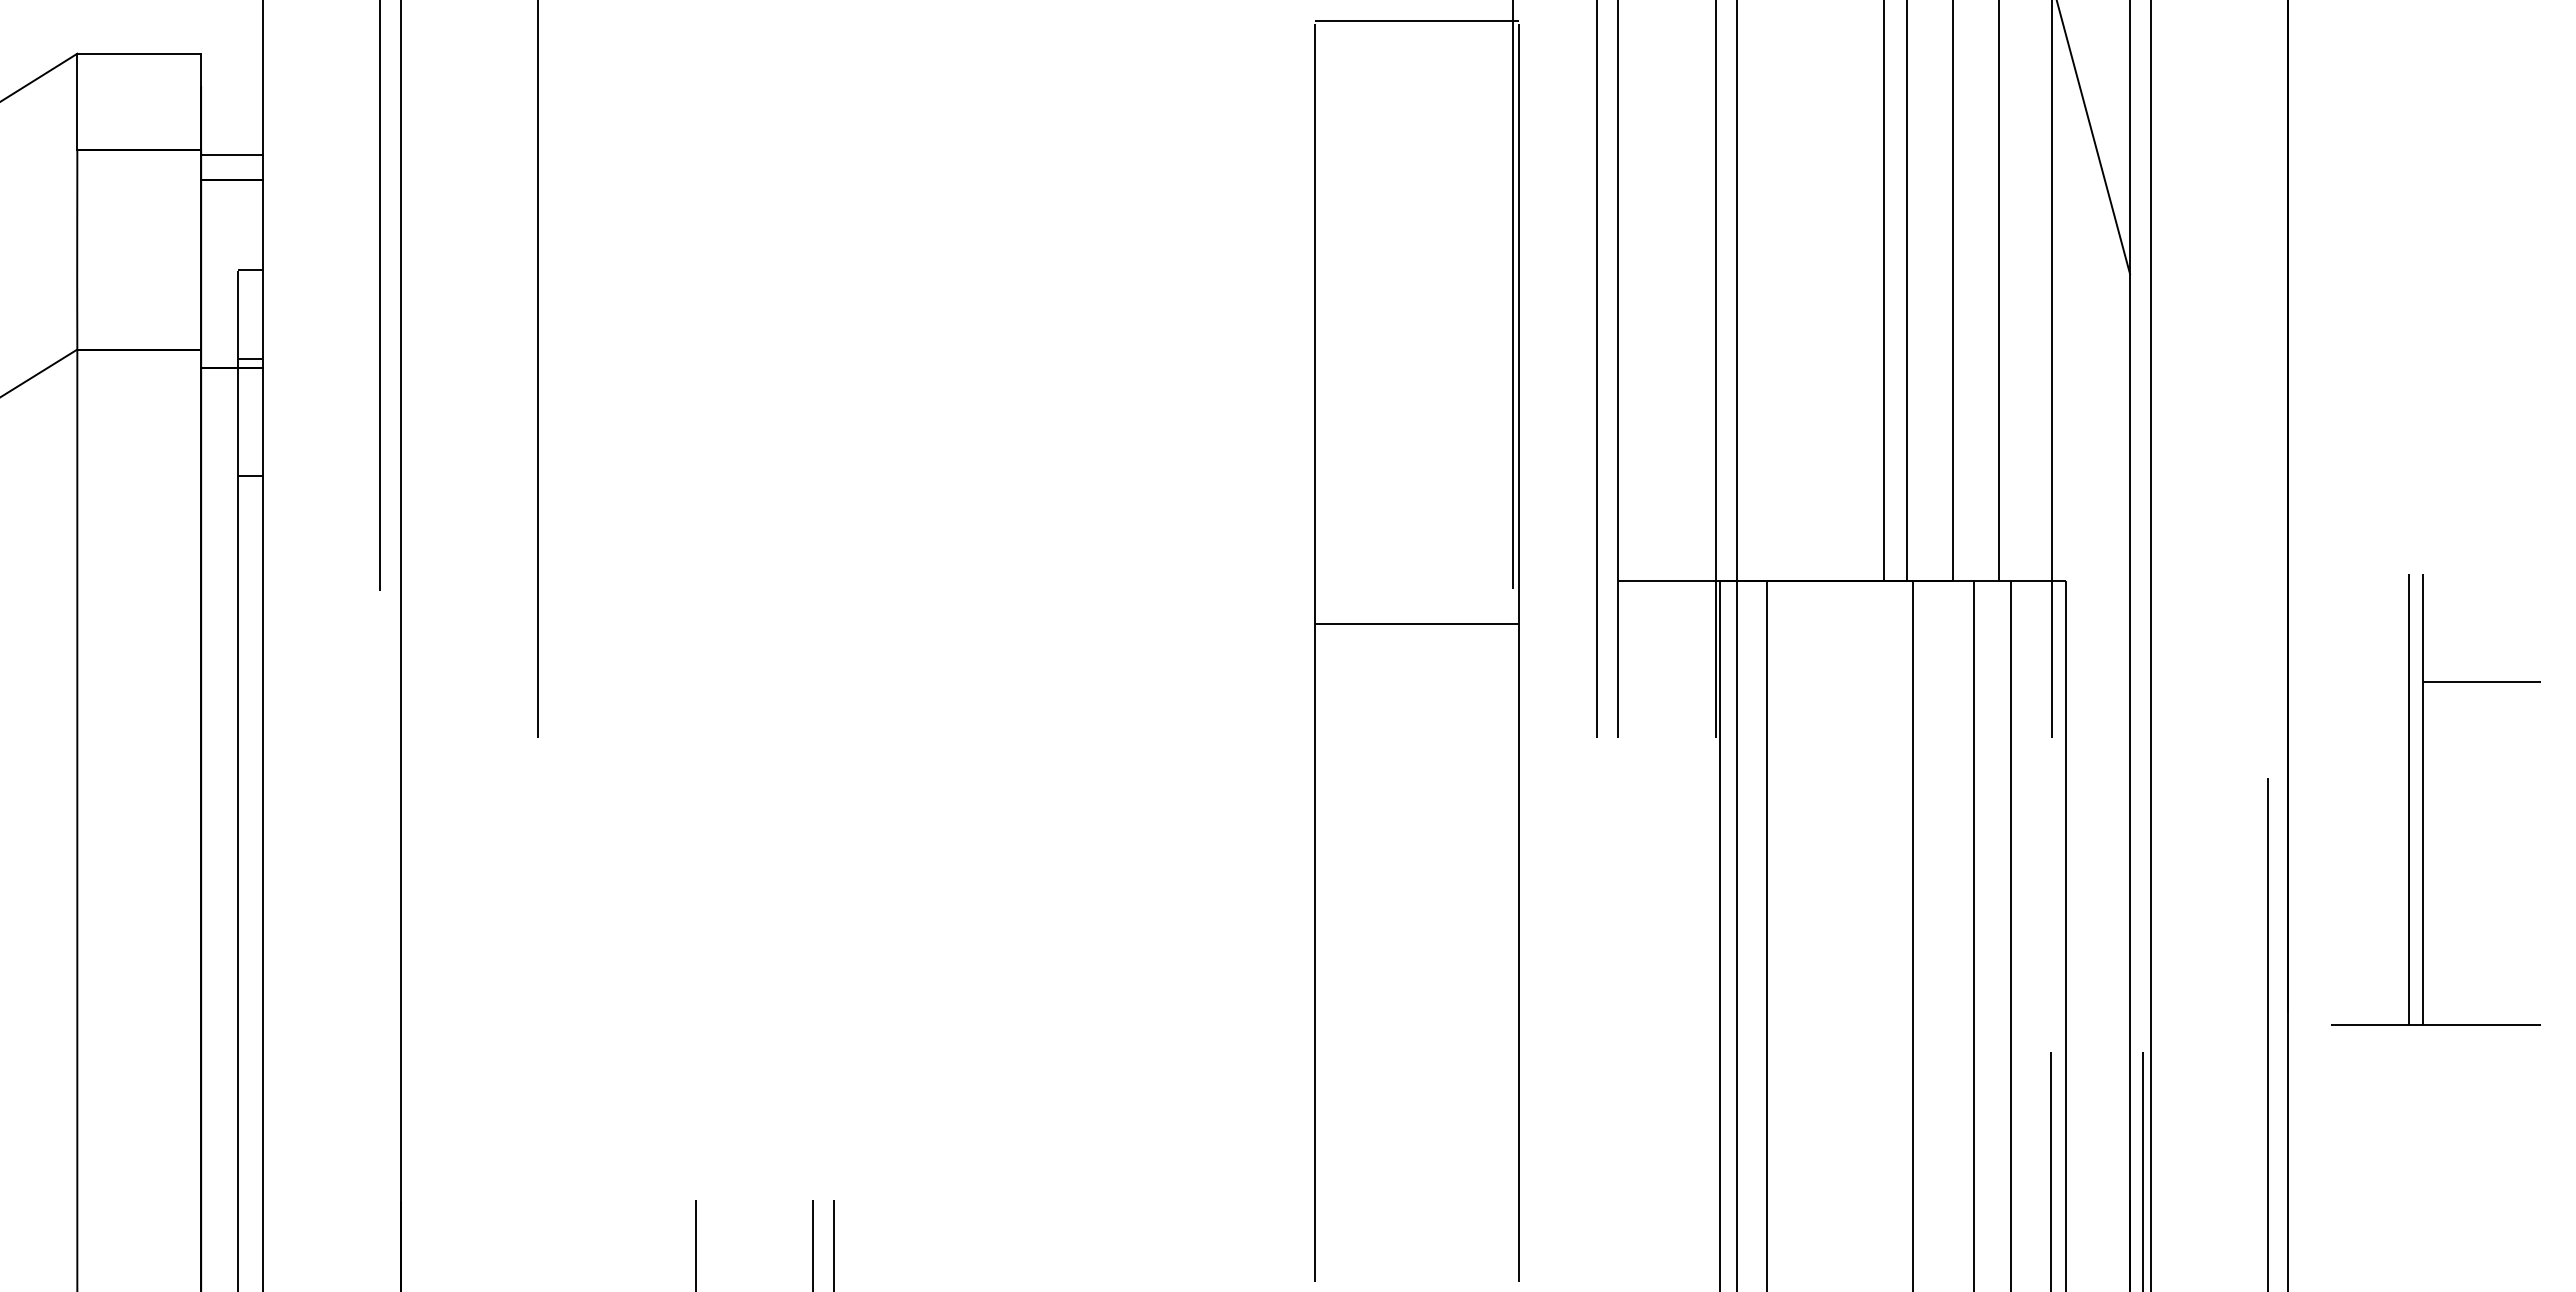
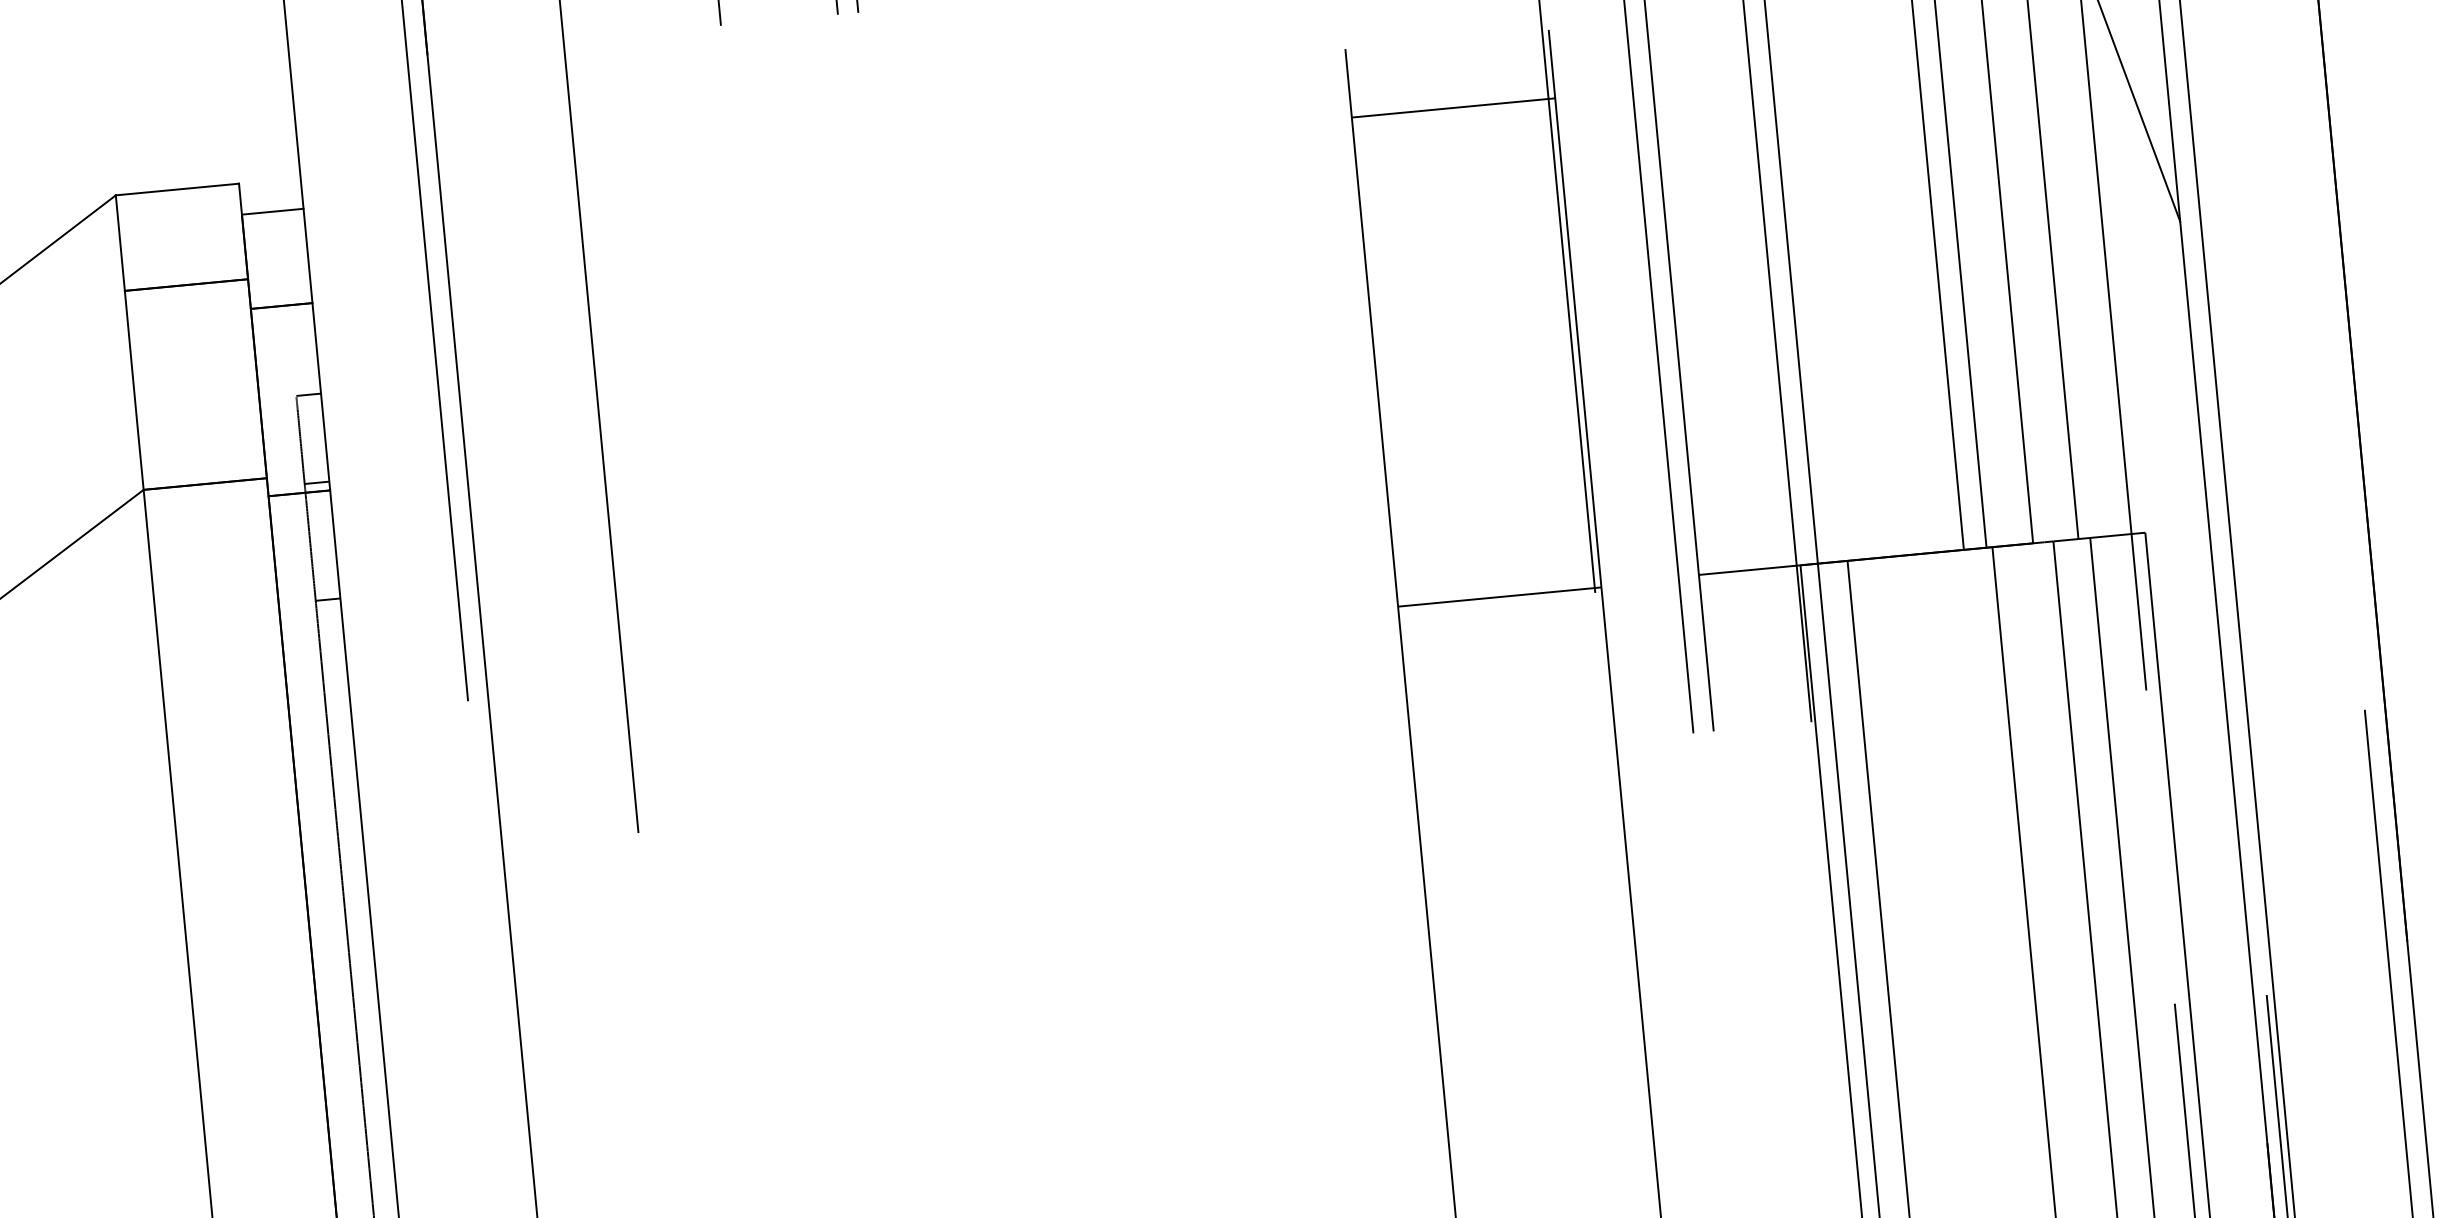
line: (1417, 20) -> (1453, 107), moved
line: (231, 154) -> (272, 211), moved
line: (1417, 623) -> (1499, 596), moved

